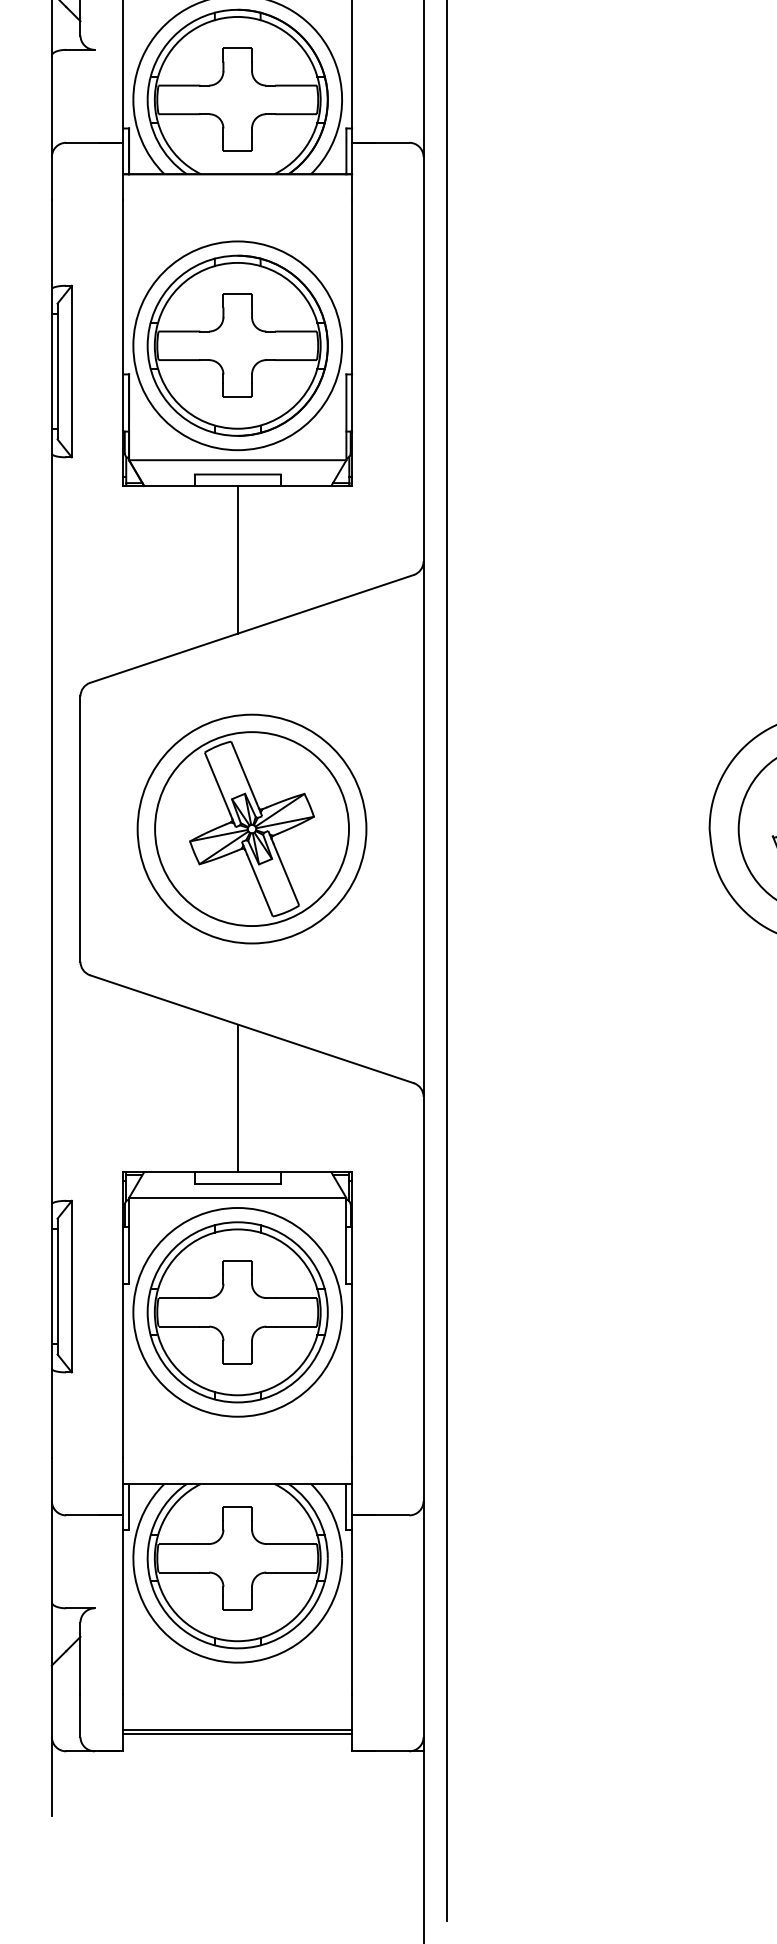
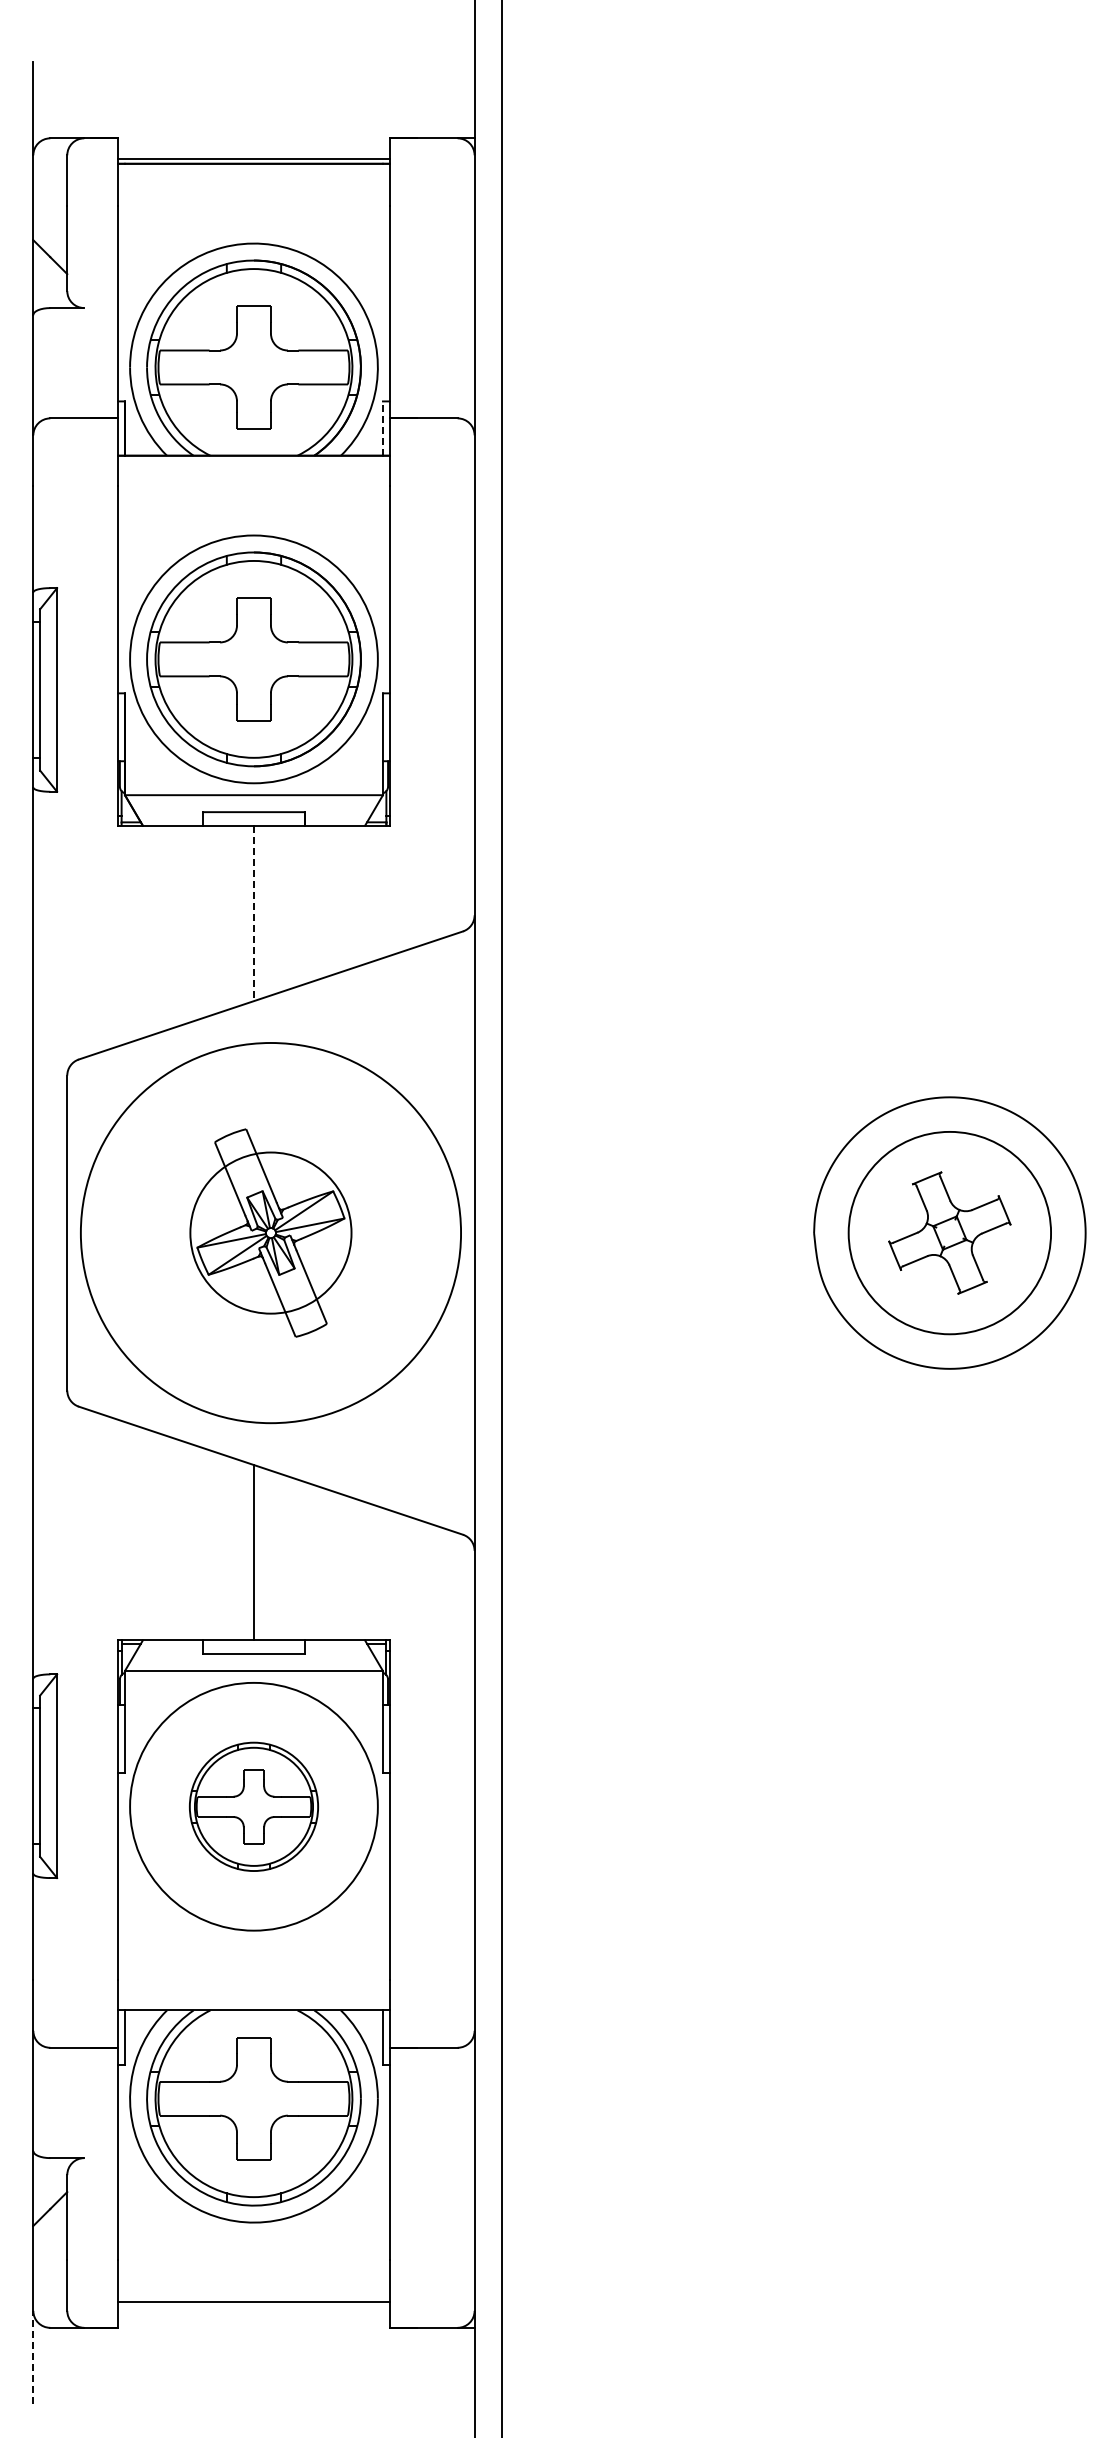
line: (346, 151) -> (382, 428), solid -> dashed
line: (237, 559) -> (253, 913), solid -> dashed
circle: (251, 828) -> (270, 1232), size x0.7
circle: (251, 828) -> (270, 1232), size x1.4
part: (237, 1312) -> (253, 1806), size x0.6
line: (237, 1734) -> (253, 2307), removed
line: (52, 1776) -> (33, 2357), solid -> dashed

